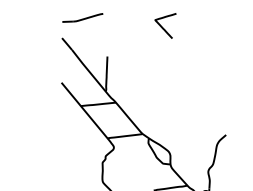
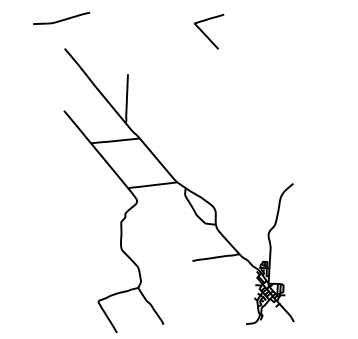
part: (82, 17) -> (61, 18), moved

